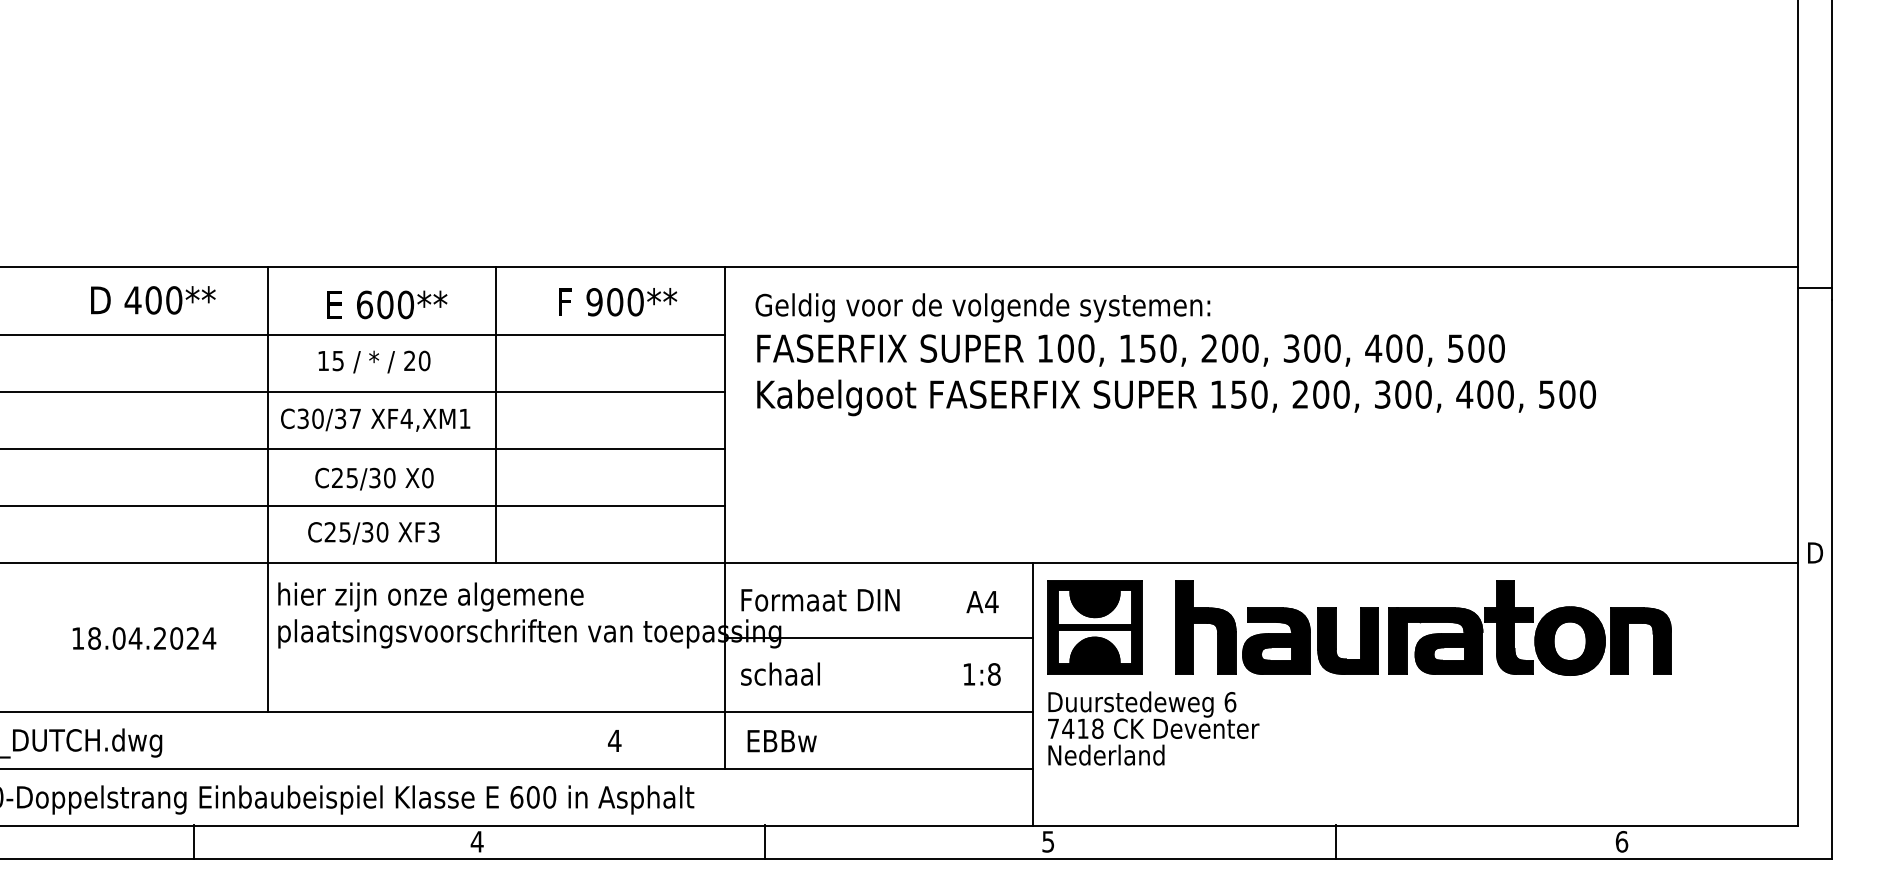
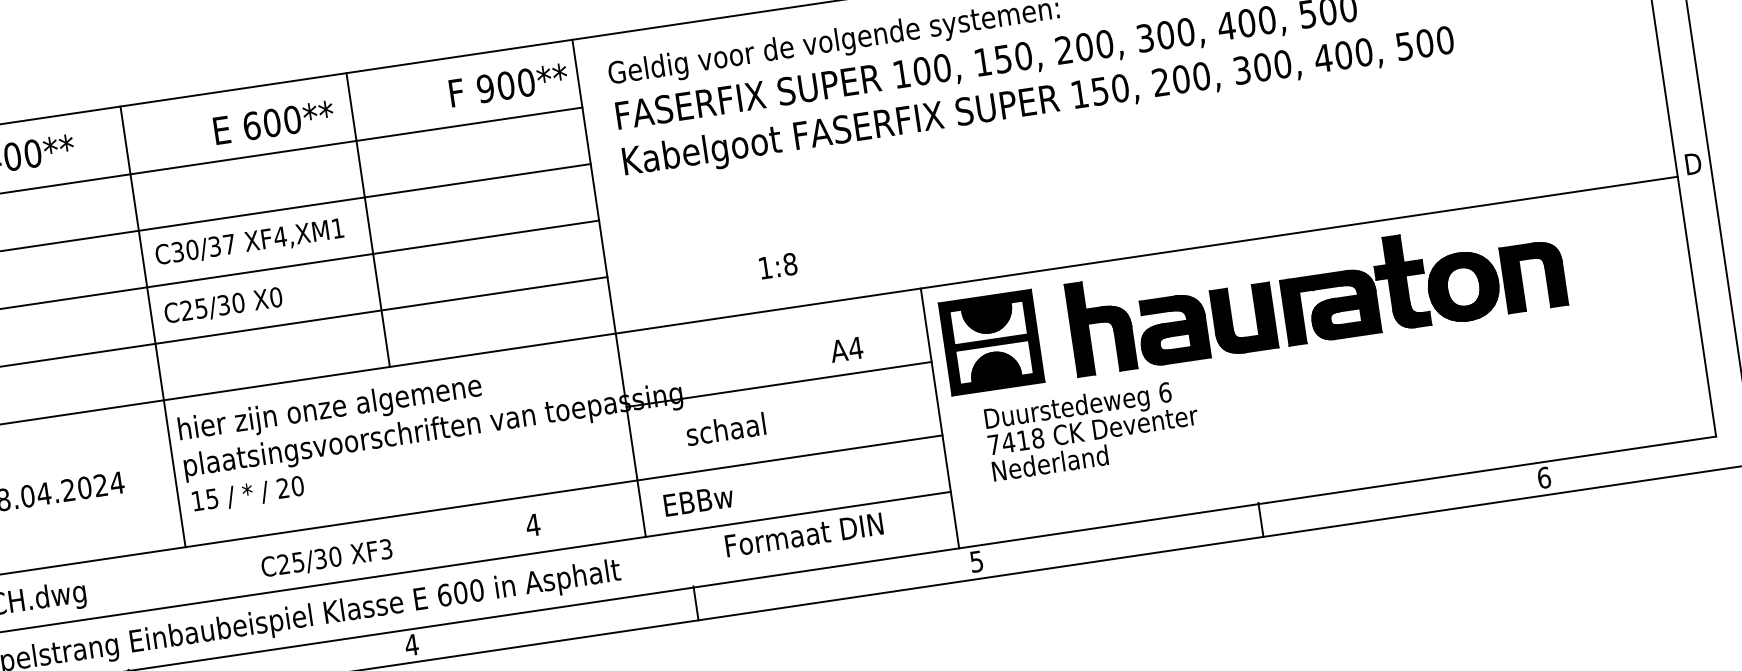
text: (618, 302) -> (509, 85), moved
text: (387, 304) -> (274, 122), moved
text: (374, 361) -> (248, 494), moved
text: (374, 478) -> (223, 305), moved
text: (373, 533) -> (326, 559), moved
text: (820, 600) -> (804, 535), moved
text: (982, 602) -> (846, 350), moved
text: (780, 673) -> (725, 428), moved
text: (982, 674) -> (778, 266), moved
text: (1153, 728) -> (1092, 429), moved

